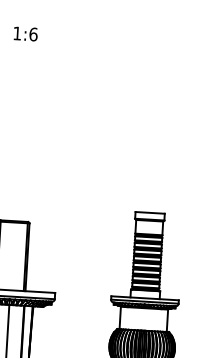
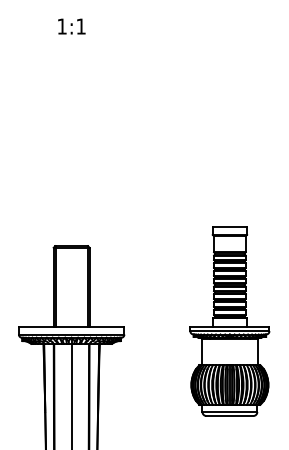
text: (33, 34) -> (81, 26), 1:6 -> 1:1

